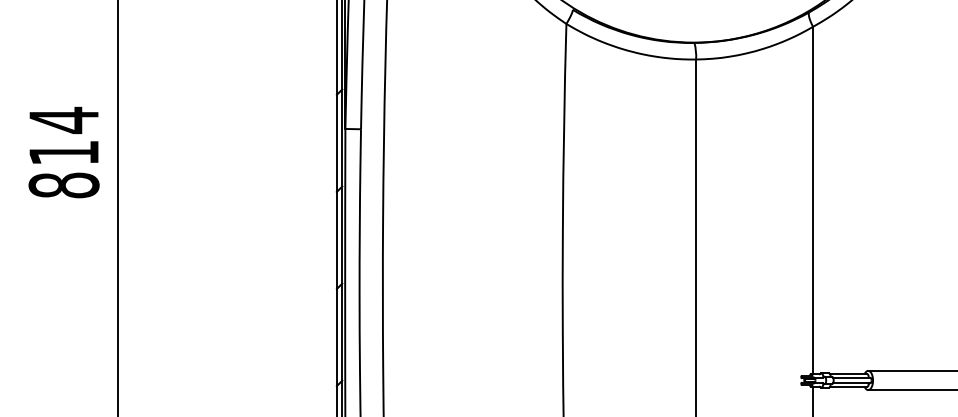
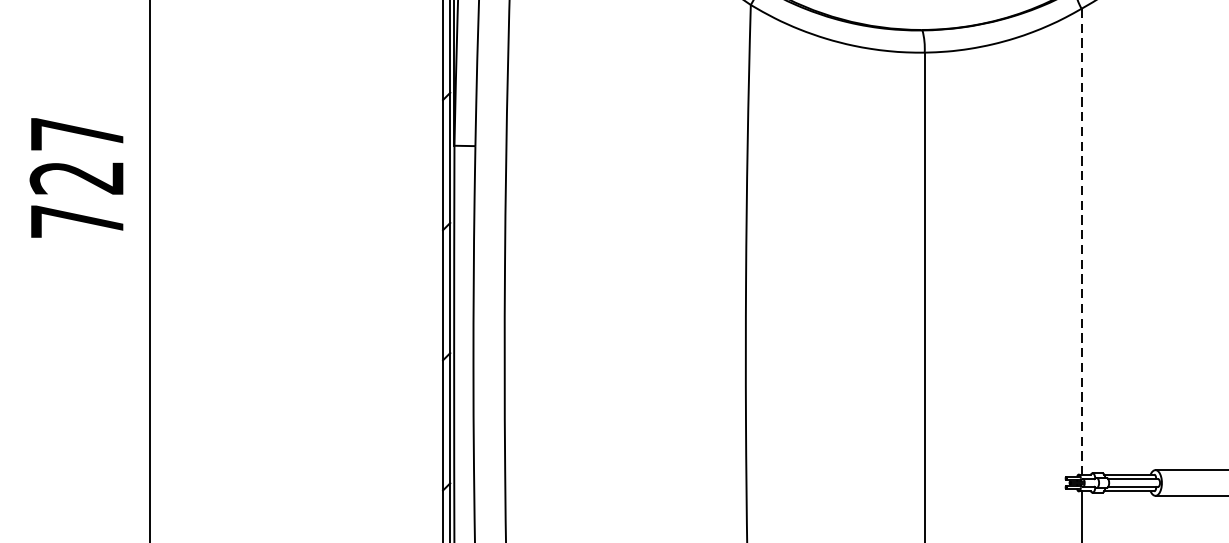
text: (63, 152) -> (76, 177), 814 -> 727
line: (813, 200) -> (1082, 241), solid -> dashed

